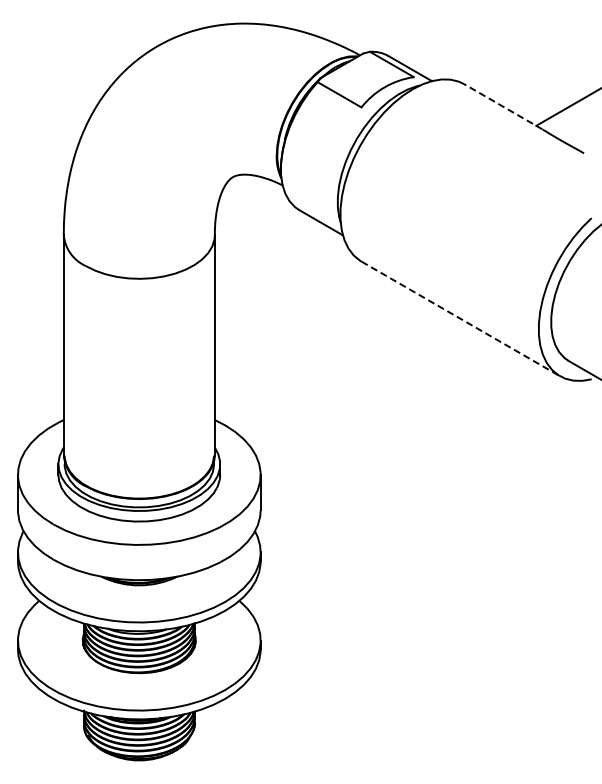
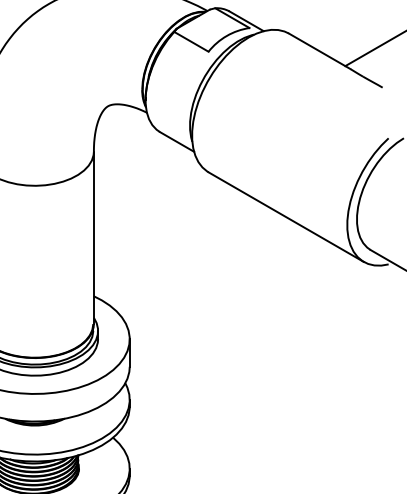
line: (502, 106) -> (318, 51), dashed -> solid
line: (460, 318) -> (286, 216), dashed -> solid

